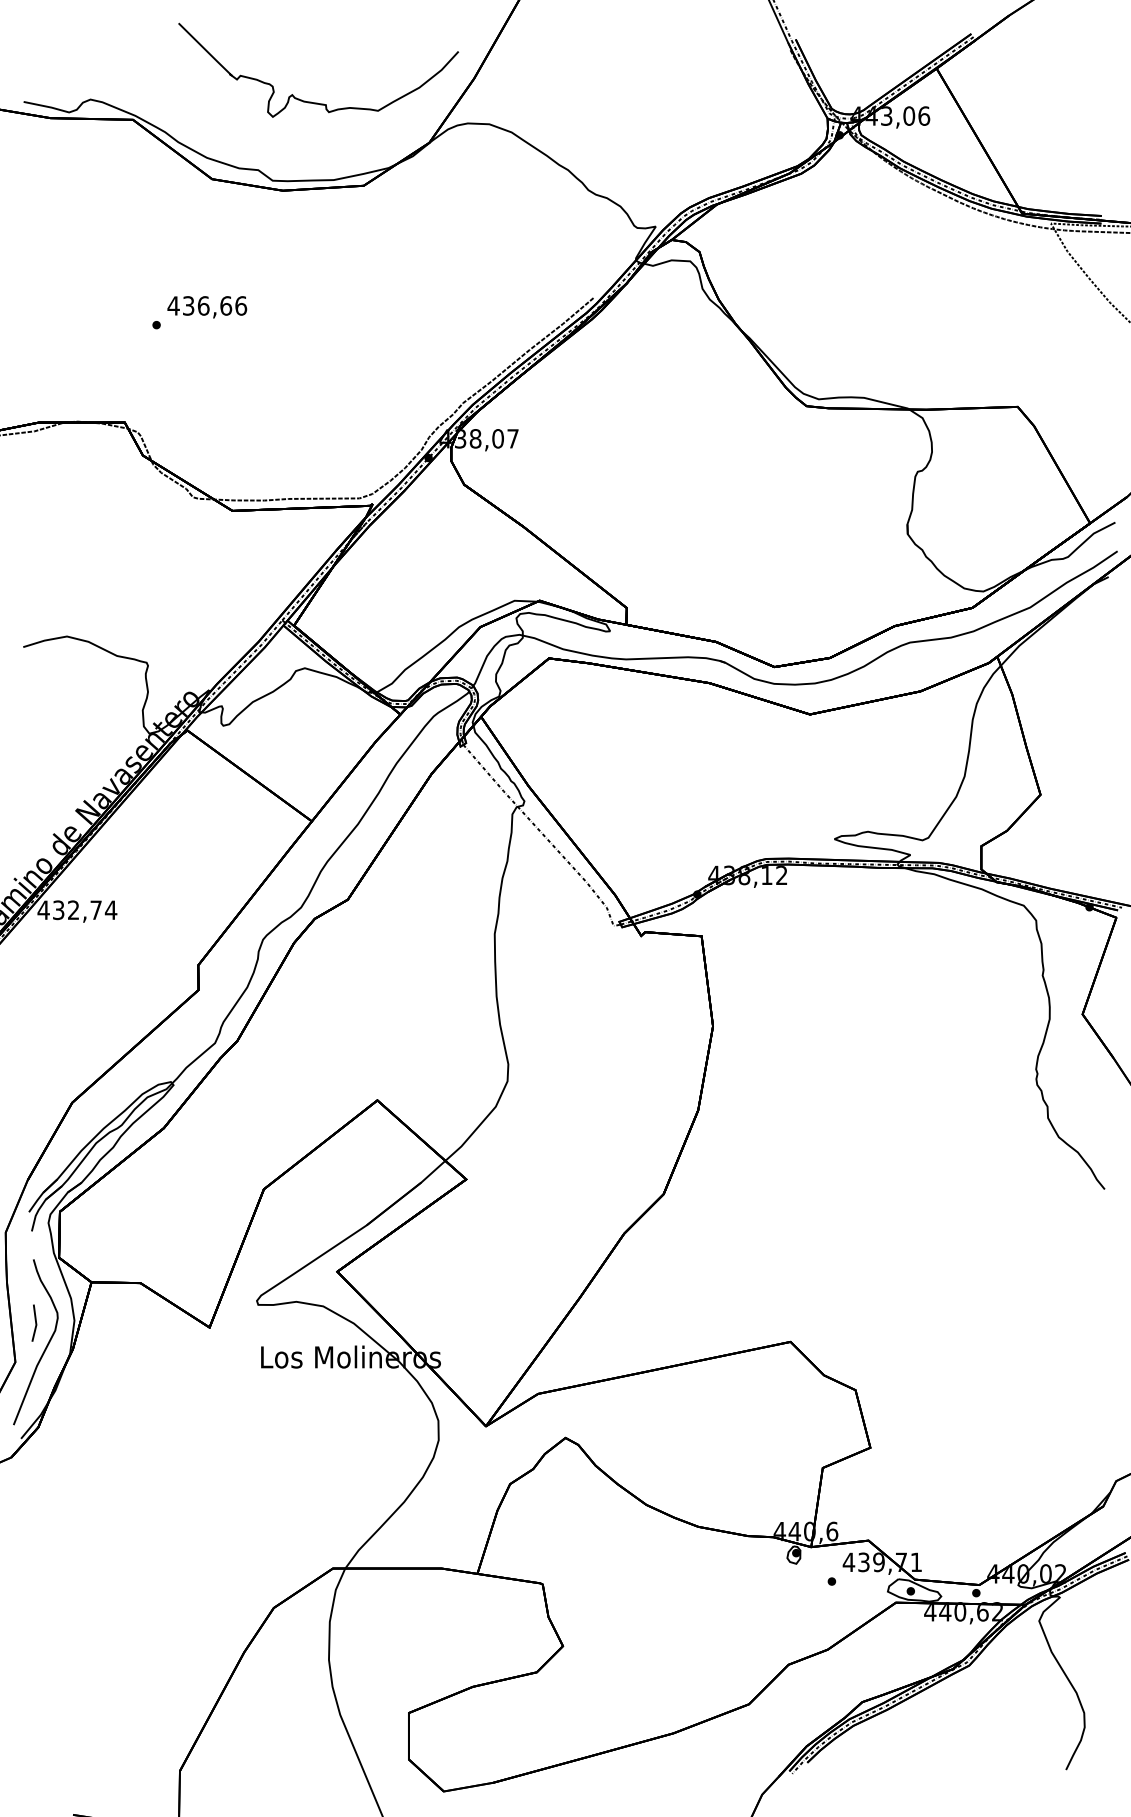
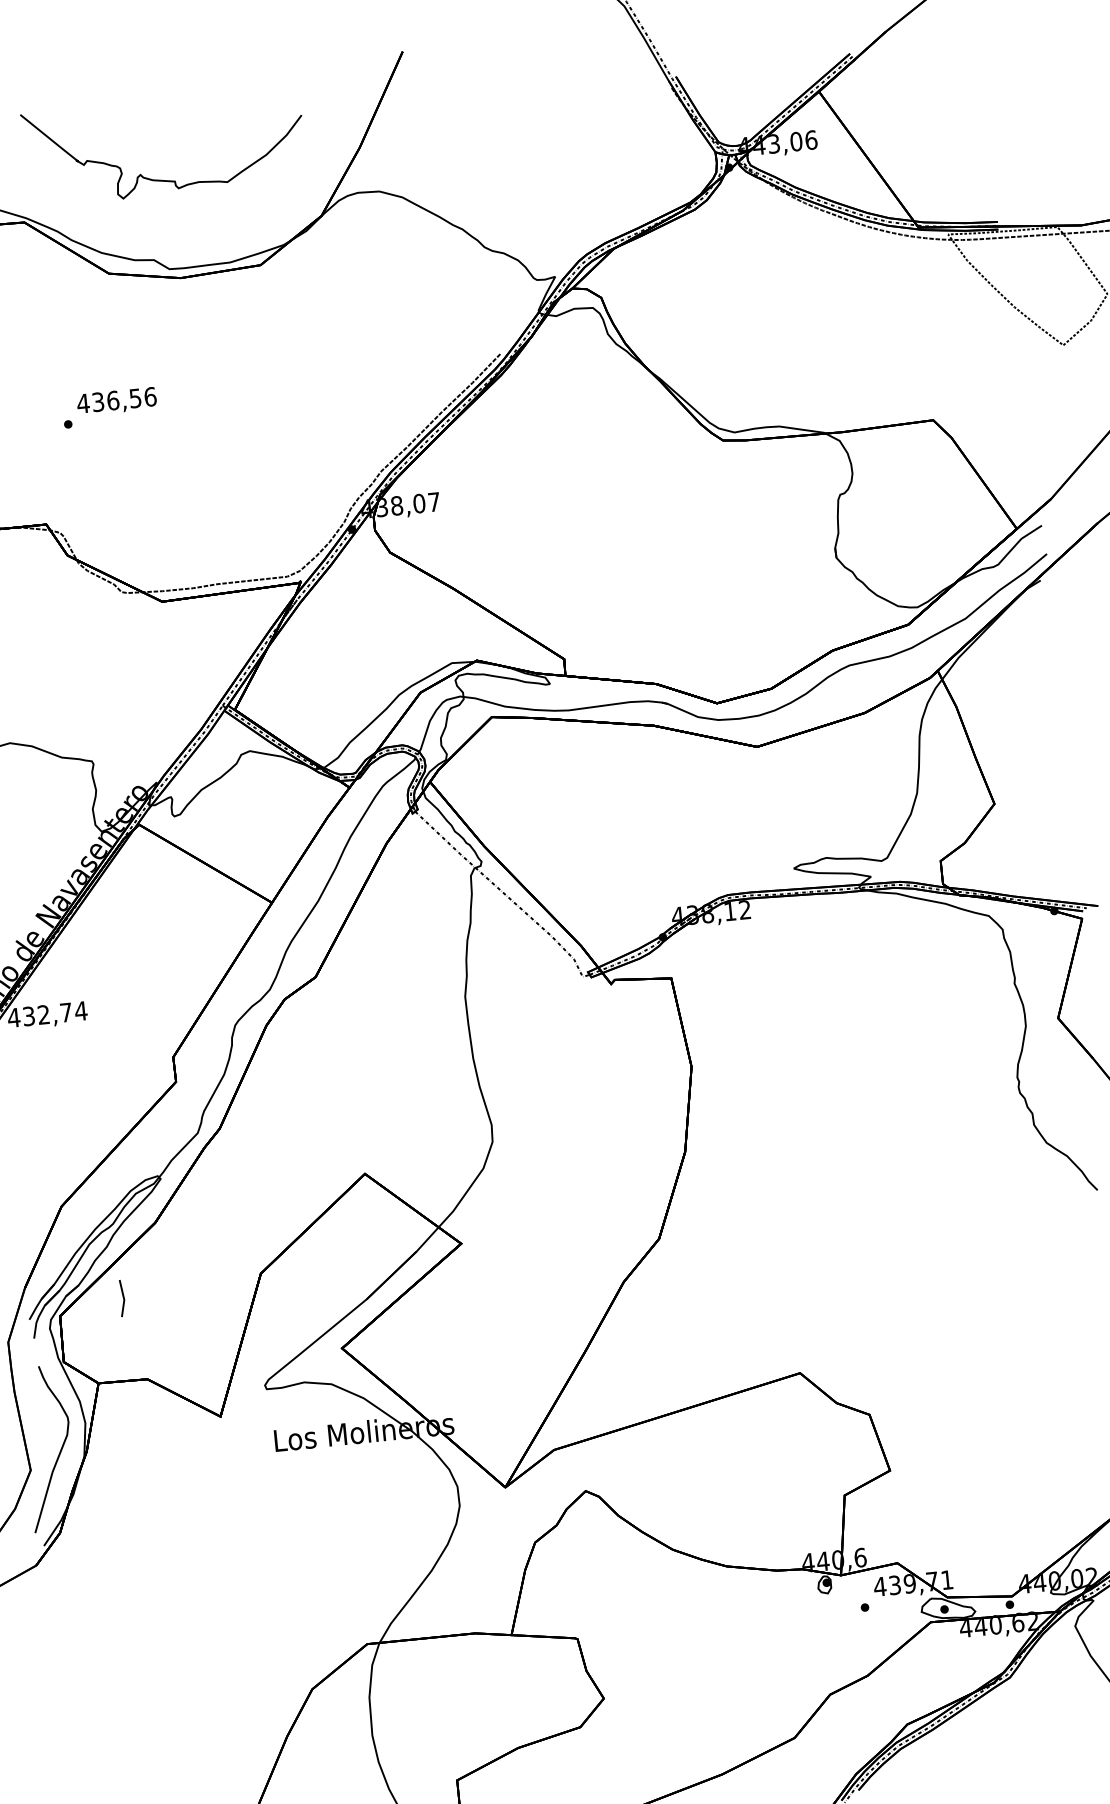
curve: (311, 101) -> (160, 179), moved
text: (226, 305) -> (135, 397), 436,66 -> 436,56
line: (35, 1322) -> (123, 1297), moved

